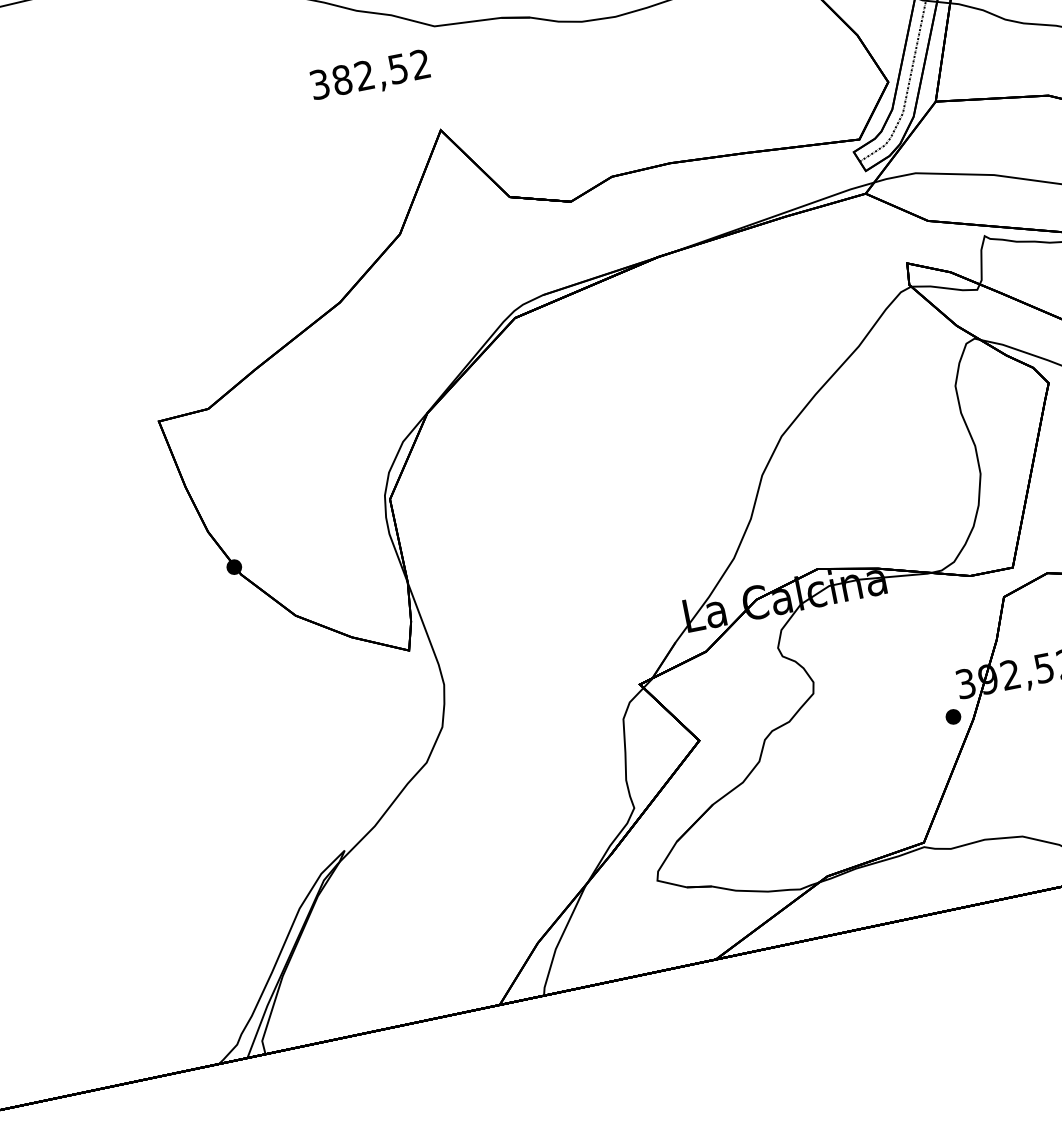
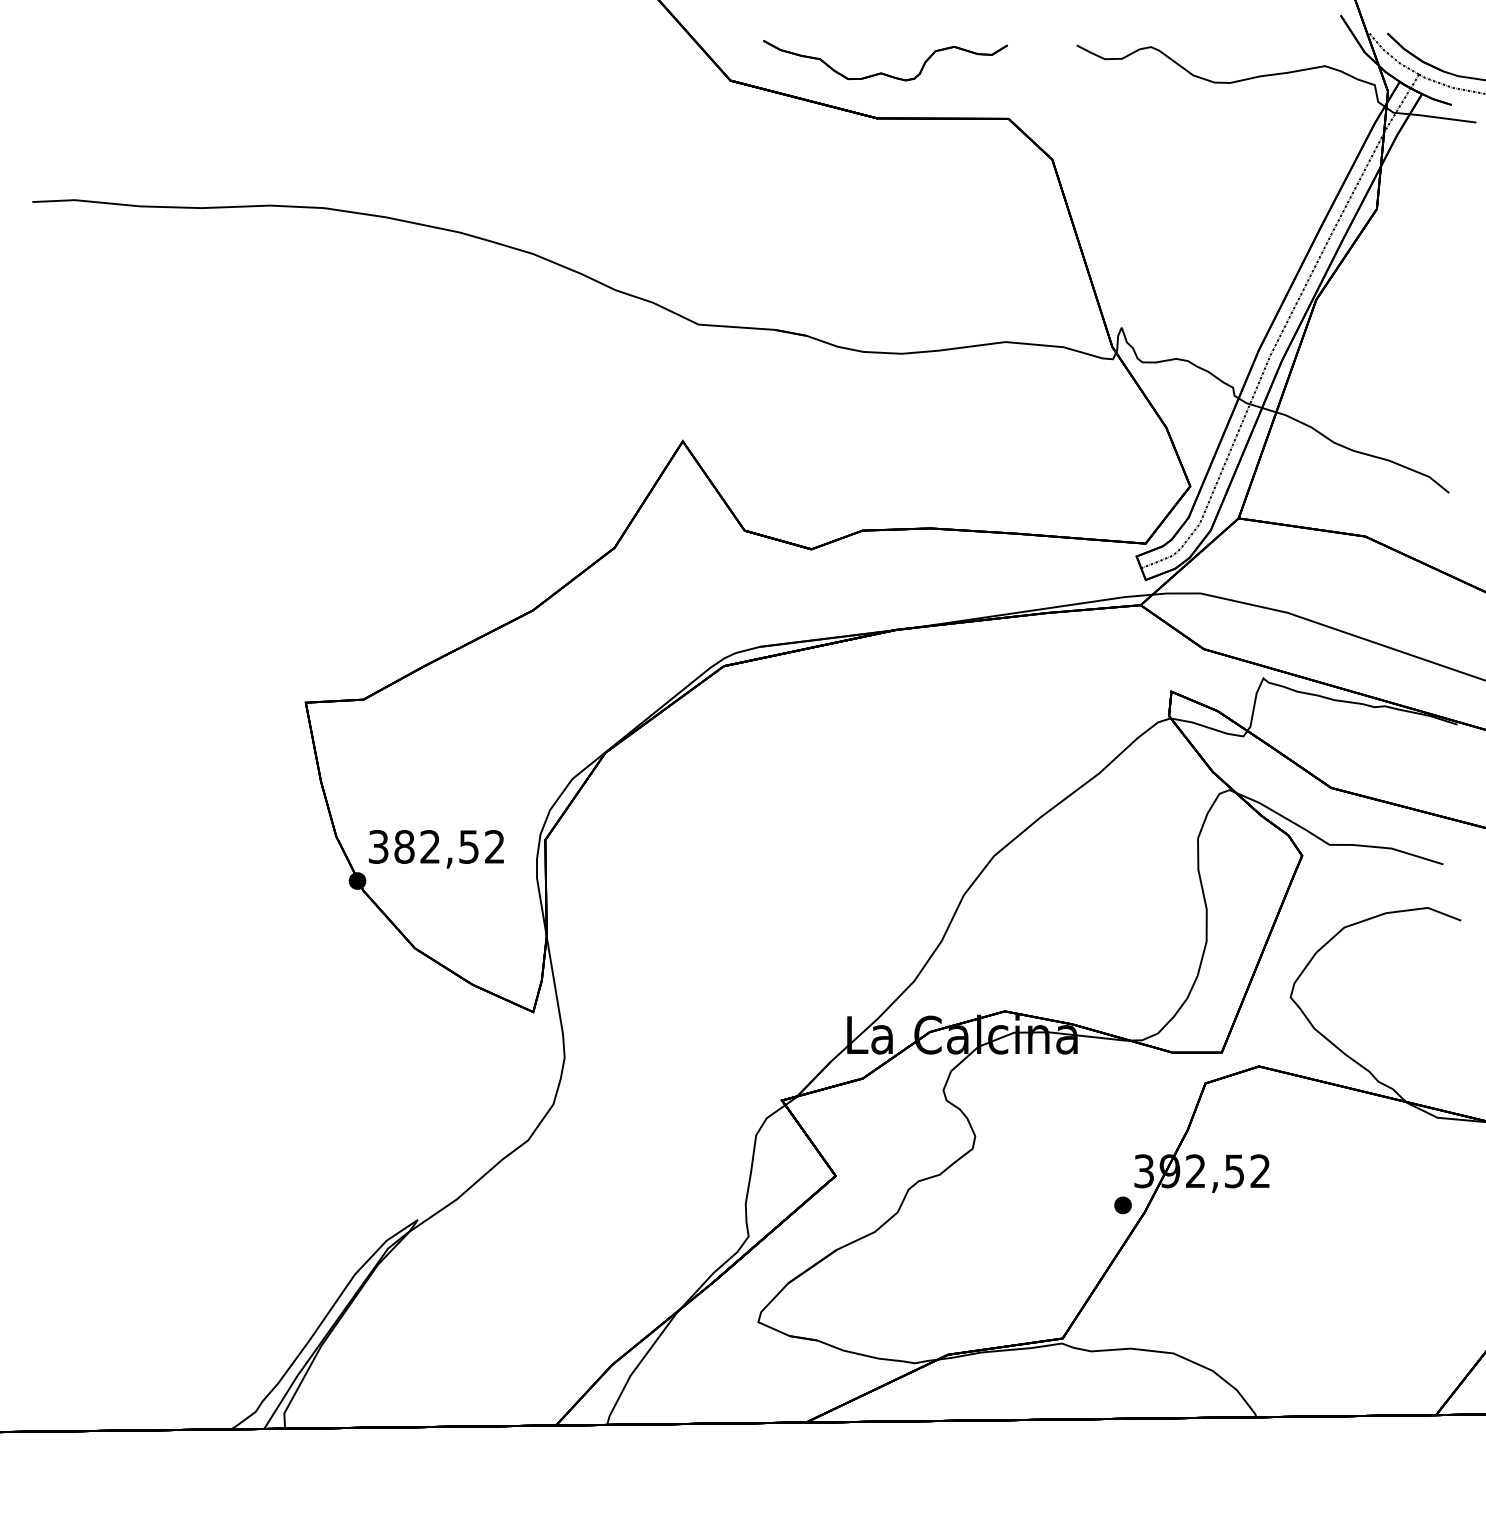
text: (370, 76) -> (436, 849), moved

